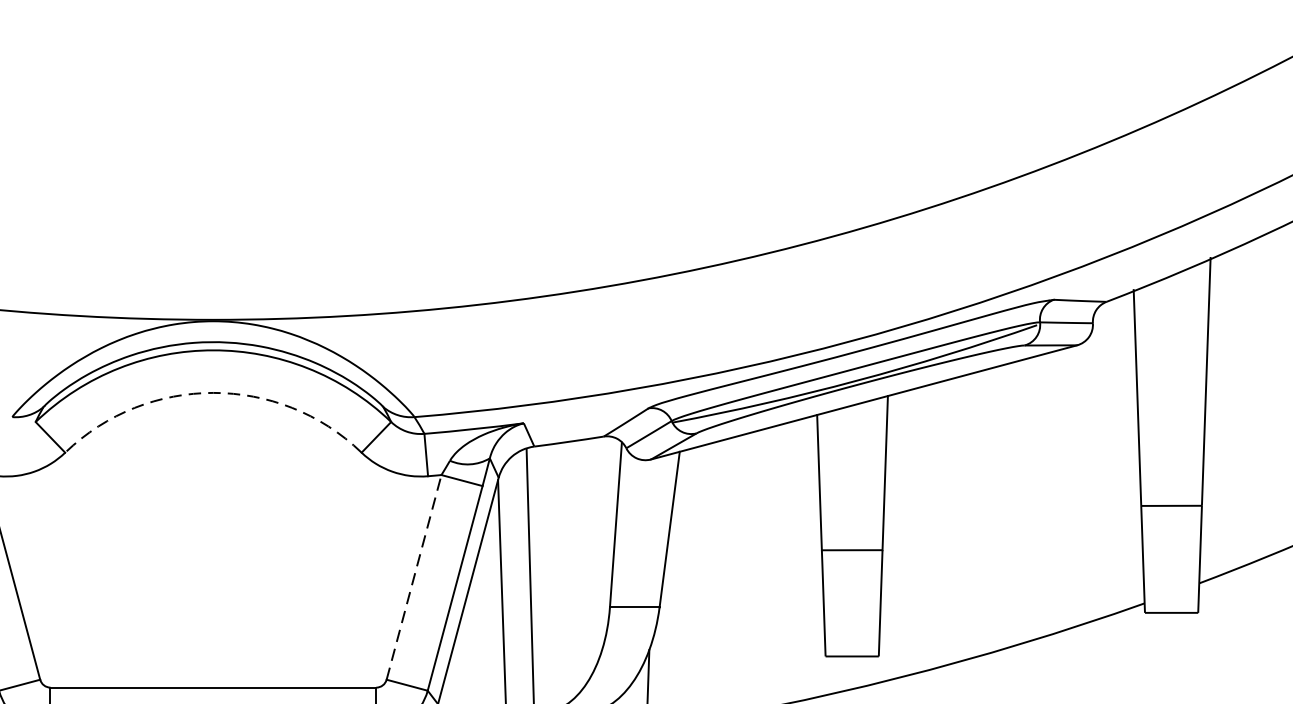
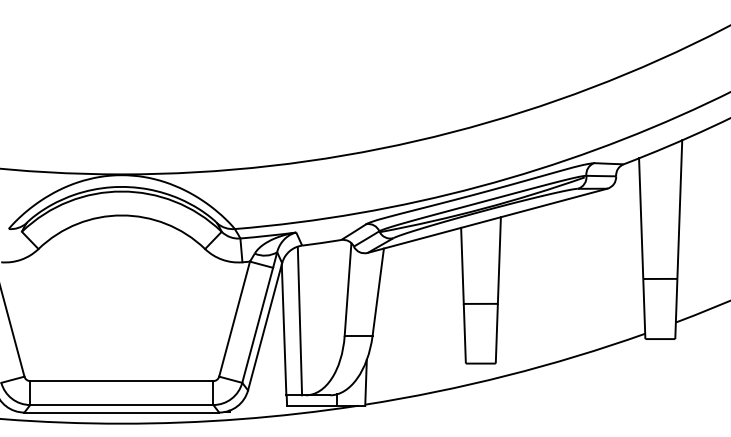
arc: (212, 392) -> (121, 215), dashed -> solid
line: (413, 578) -> (234, 319), dashed -> solid

